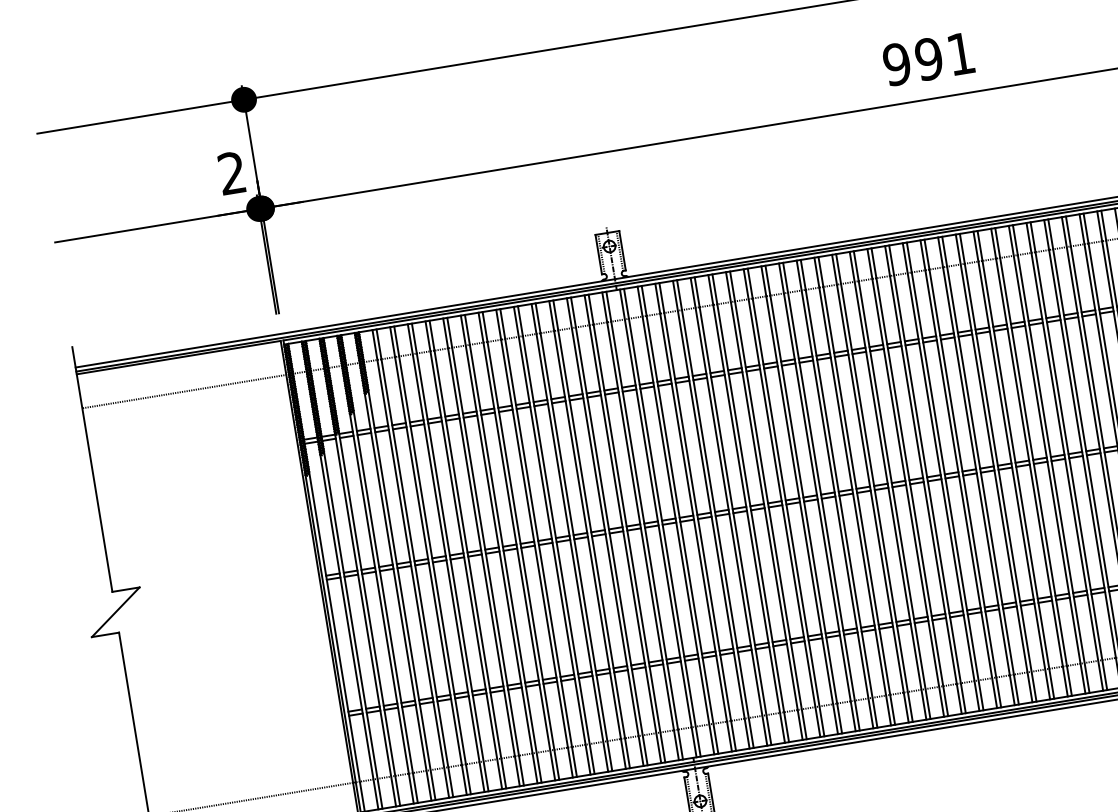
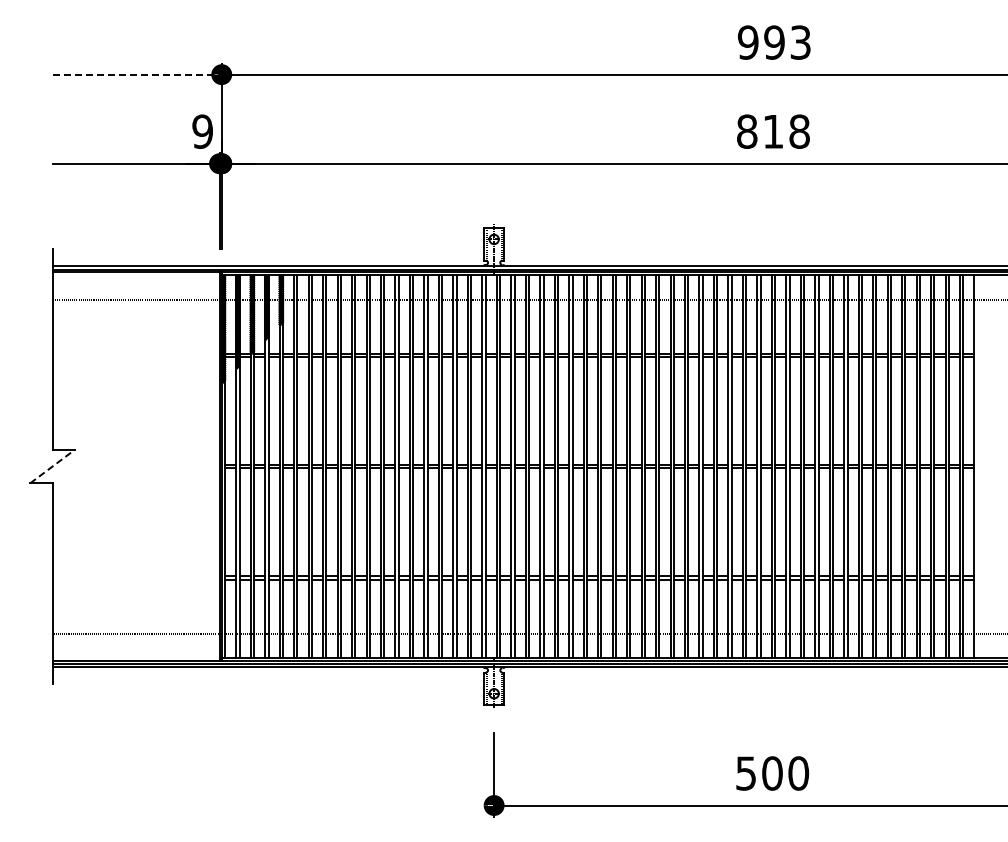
text: (927, 59) -> (772, 131), 991 -> 818
line: (141, 116) -> (137, 74), solid -> dashed
text: (231, 173) -> (202, 131), 2 -> 9
line: (115, 612) -> (52, 466), solid -> dashed

